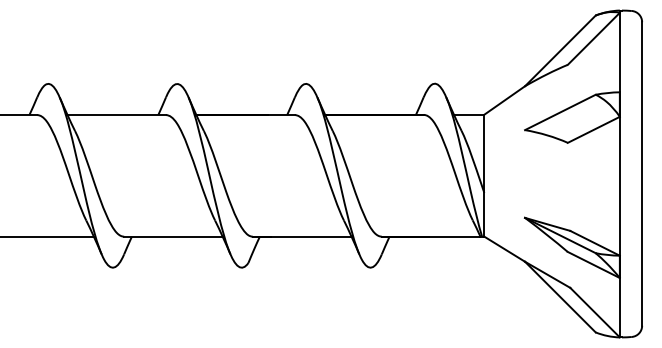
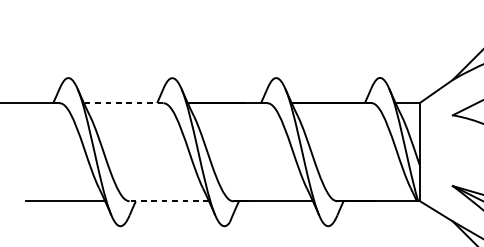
line: (116, 114) -> (123, 102), solid -> dashed
line: (172, 236) -> (168, 201), solid -> dashed

